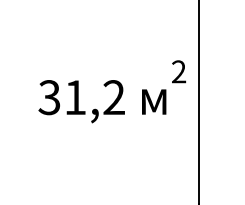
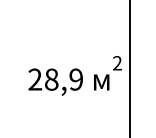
text: (81, 97) -> (55, 79), 31,2 -> 28,9

